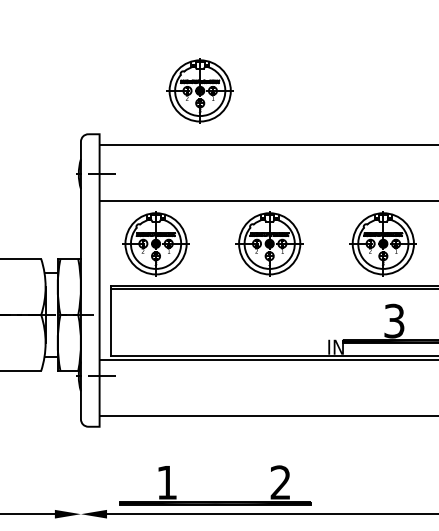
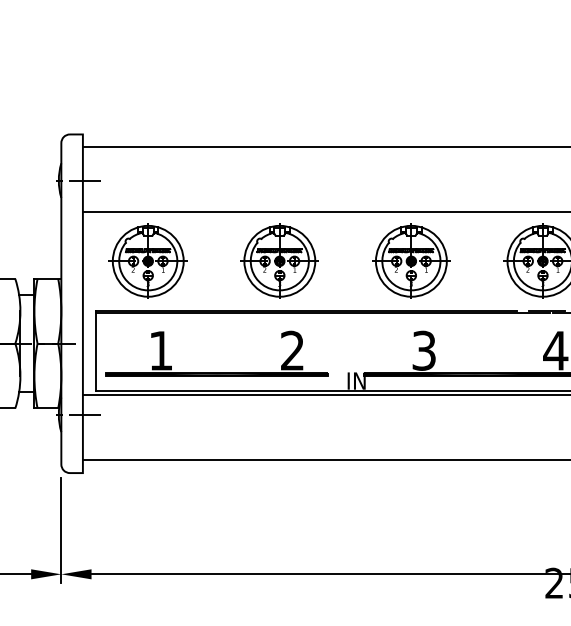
part: (200, 90) -> (199, 83), removed
line: (81, 476) -> (61, 530), added
part: (214, 501) -> (216, 372), moved

